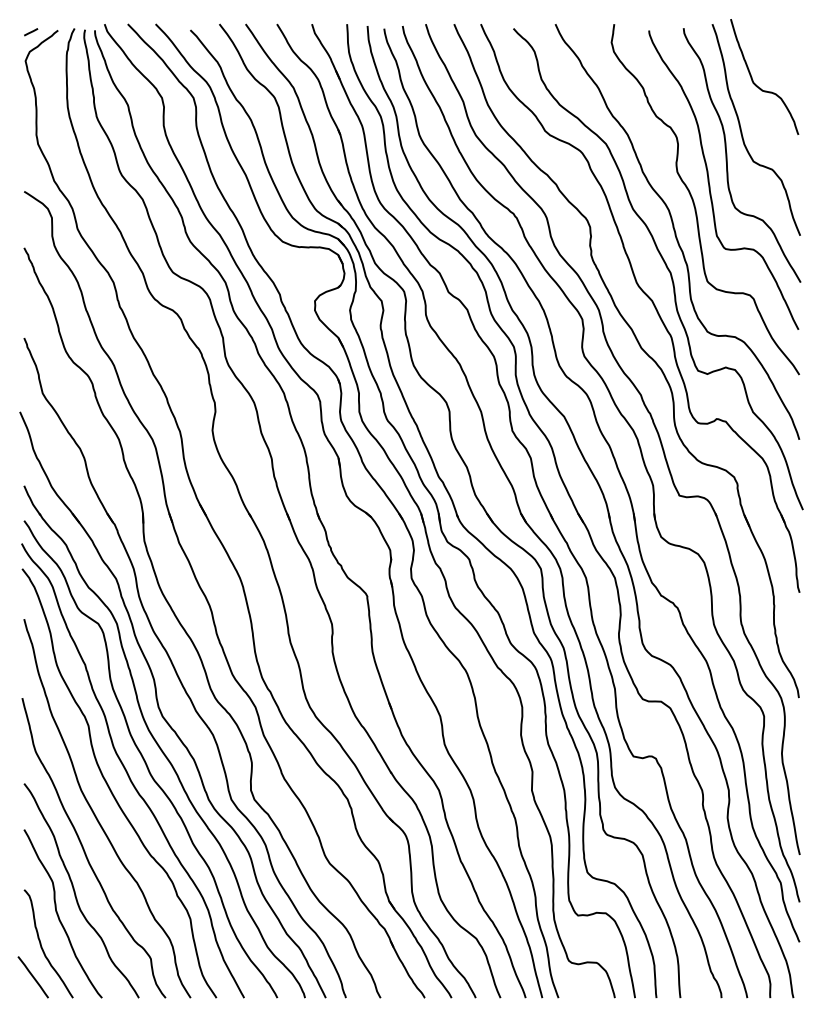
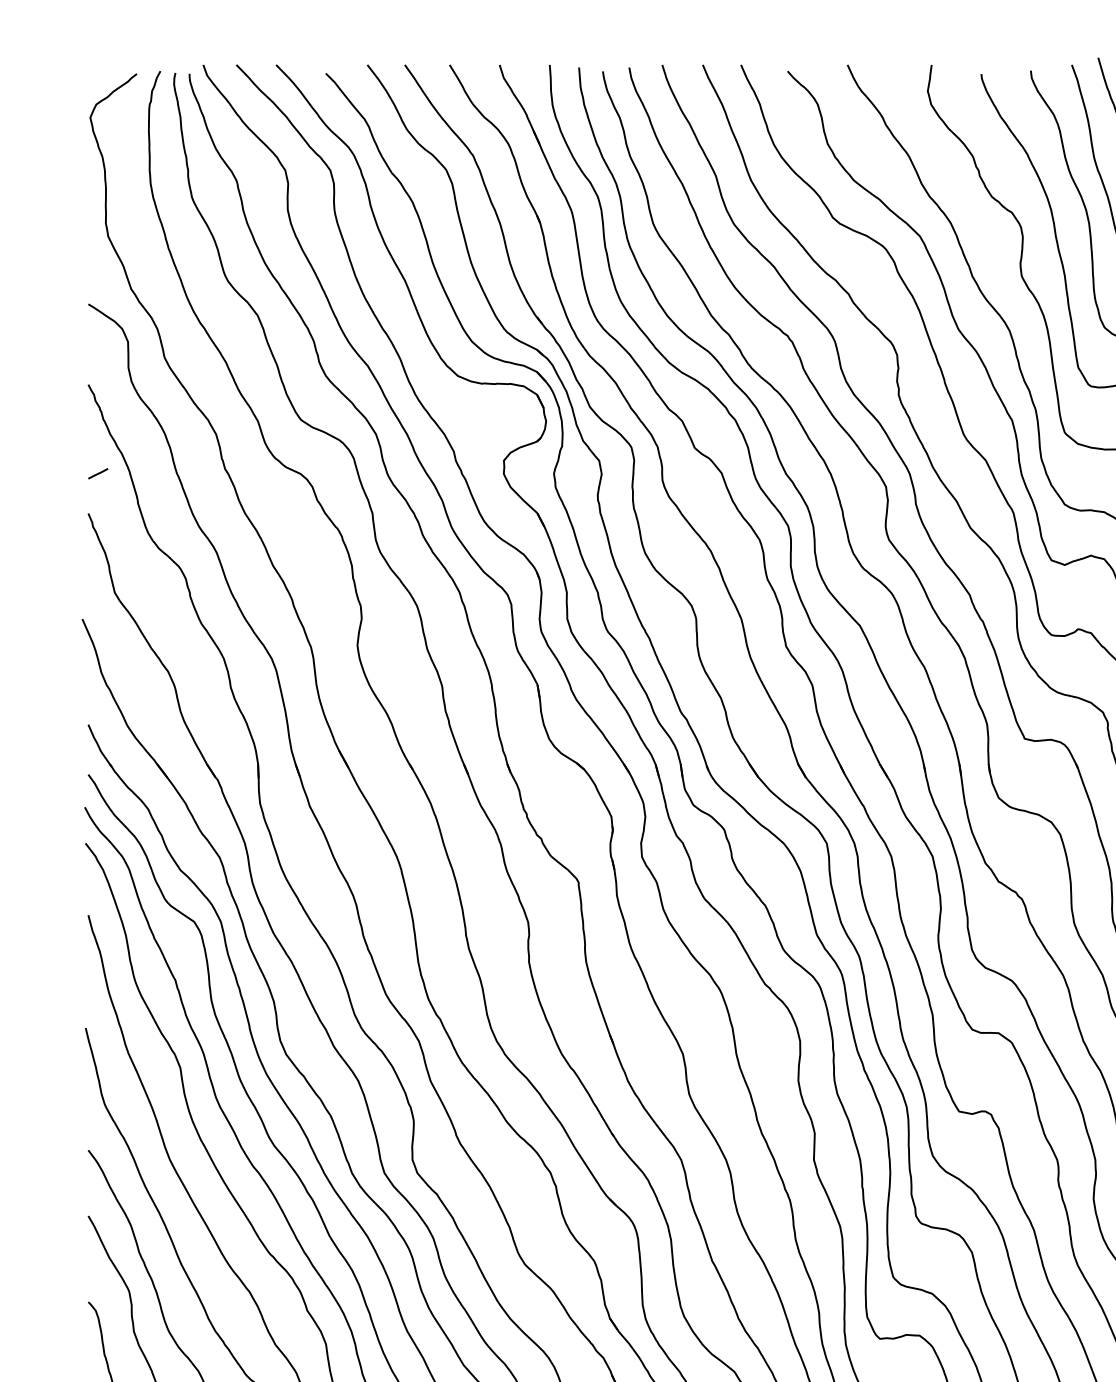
line: (31, 32) -> (98, 474), moved

